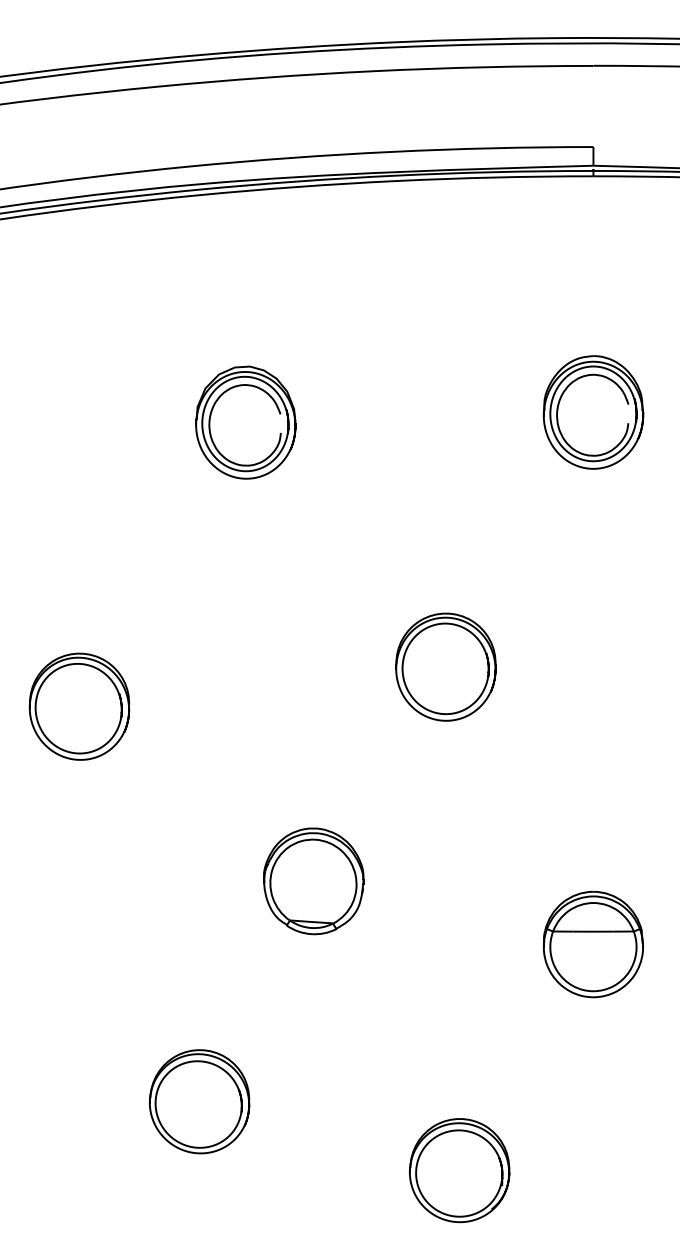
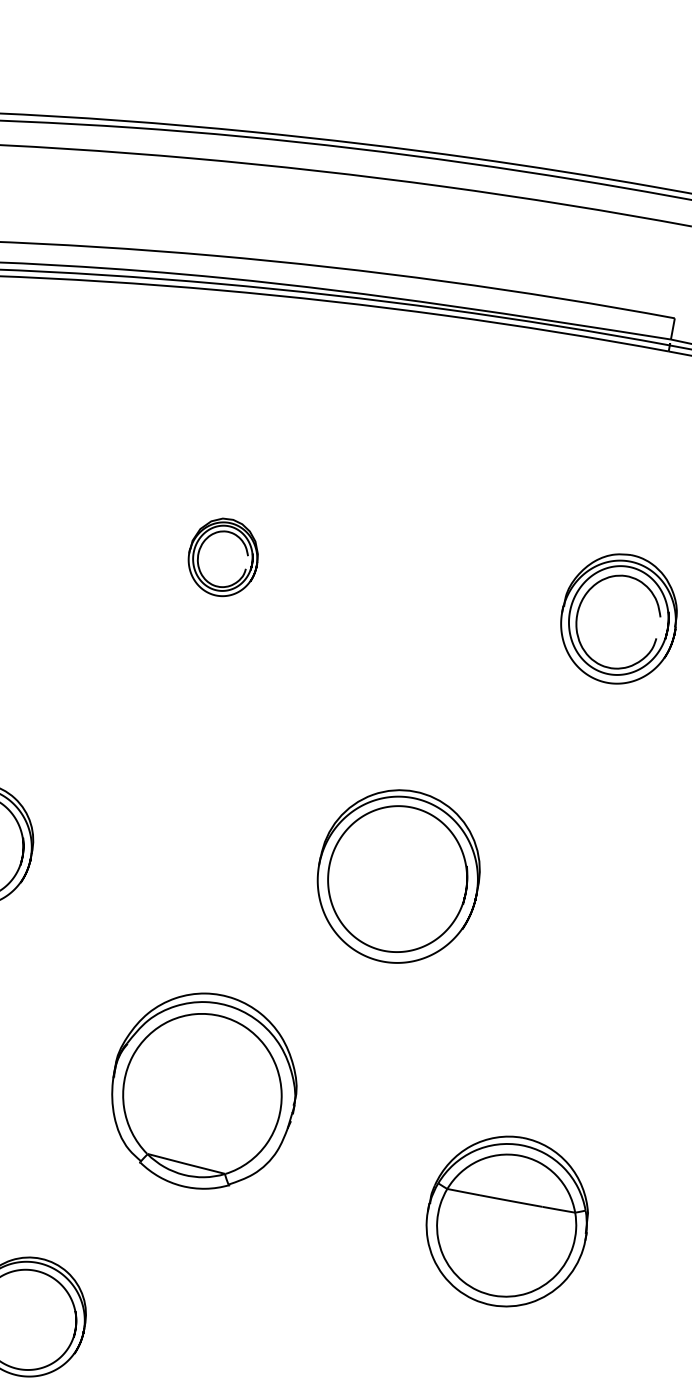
part: (245, 422) -> (222, 557), size x0.6
part: (445, 666) -> (398, 875), size x1.4
part: (313, 881) -> (203, 1091), size x1.6
part: (593, 944) -> (507, 1221), size x1.4

